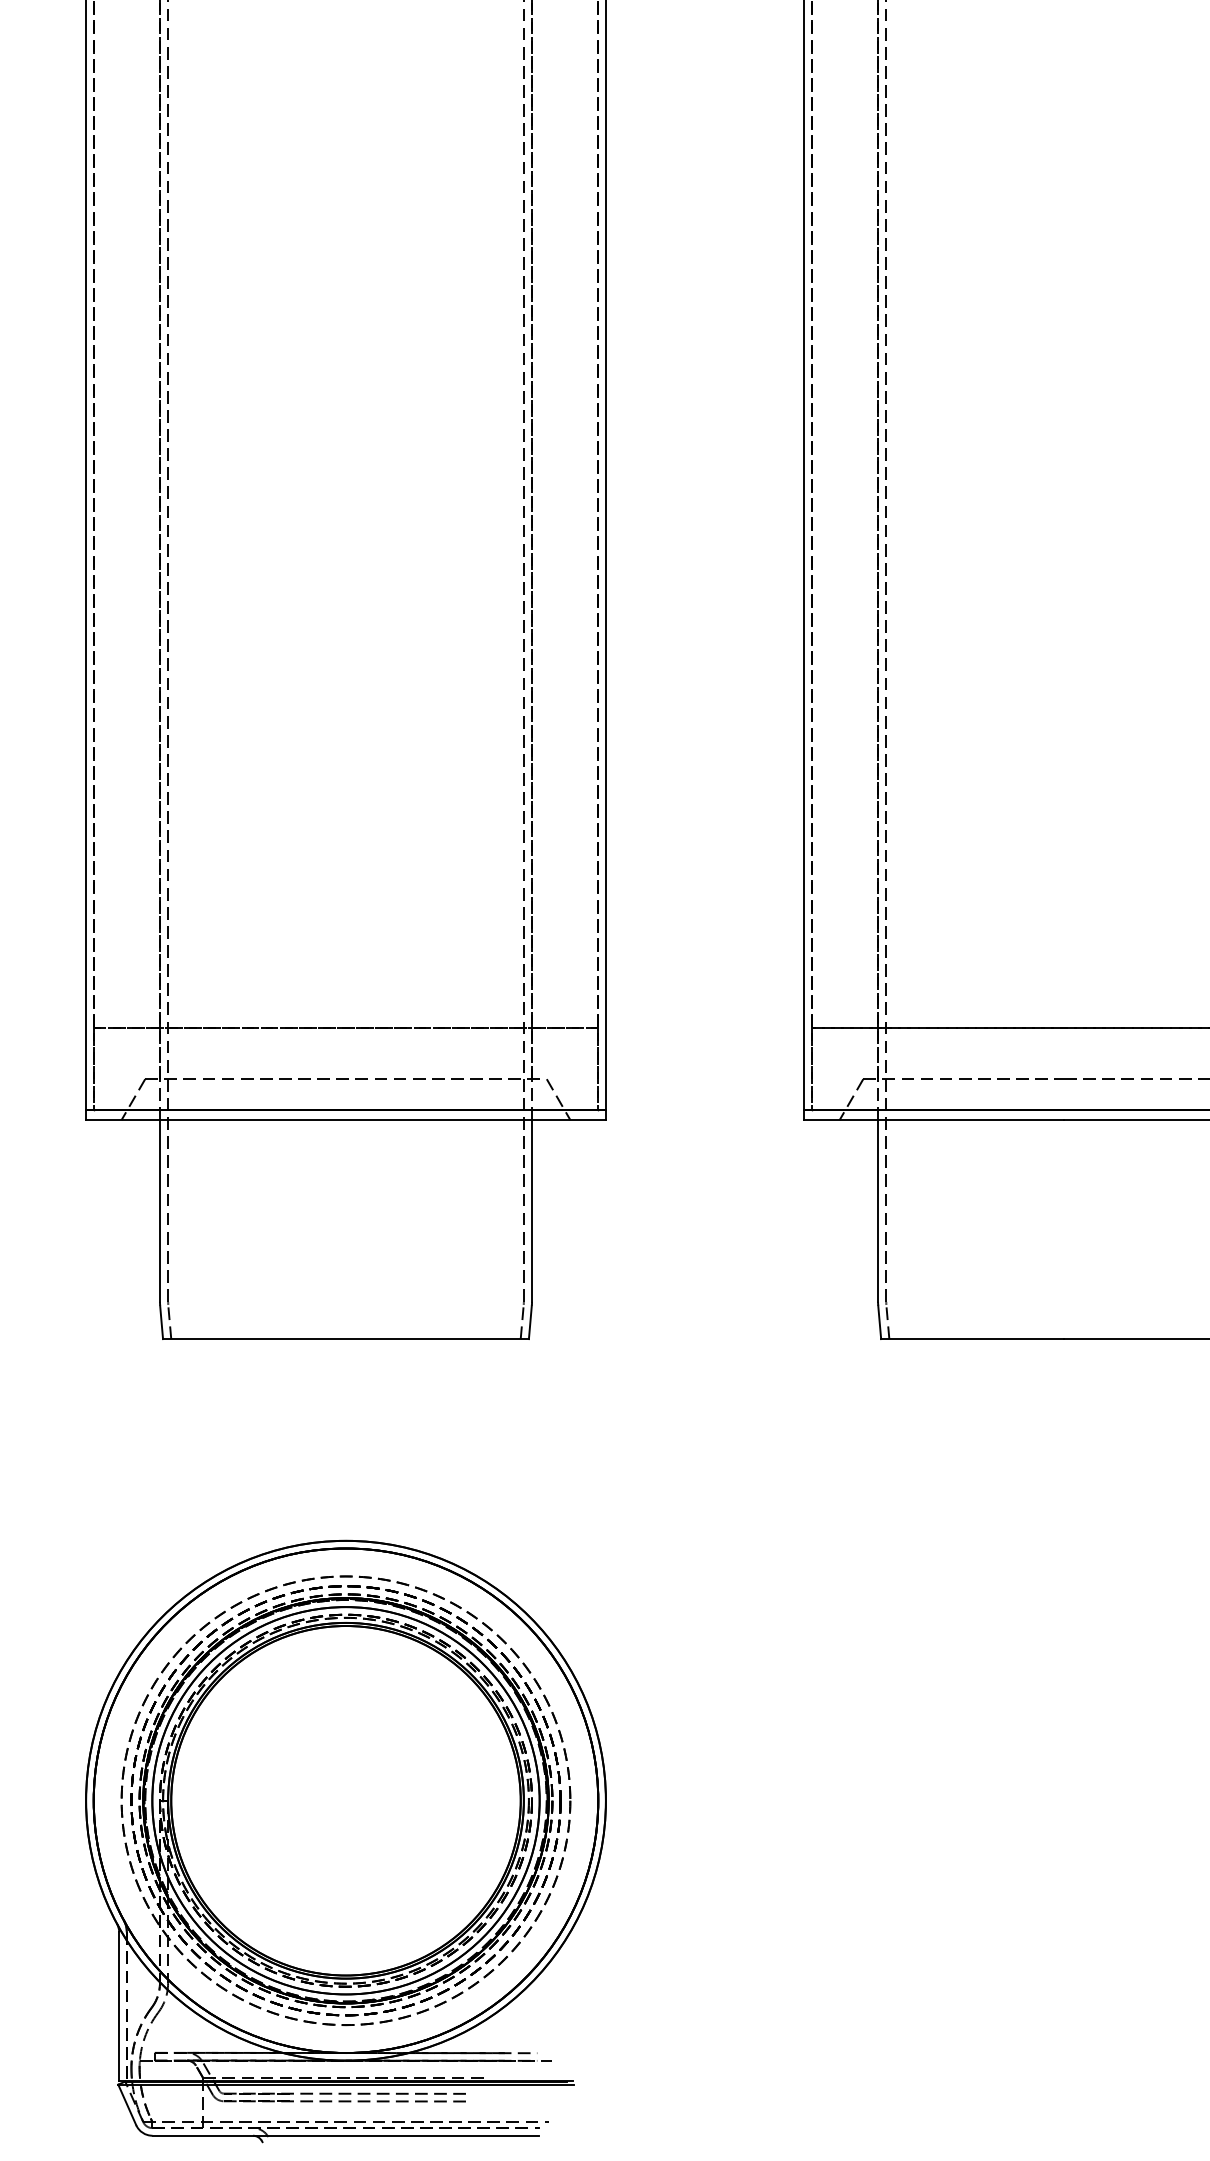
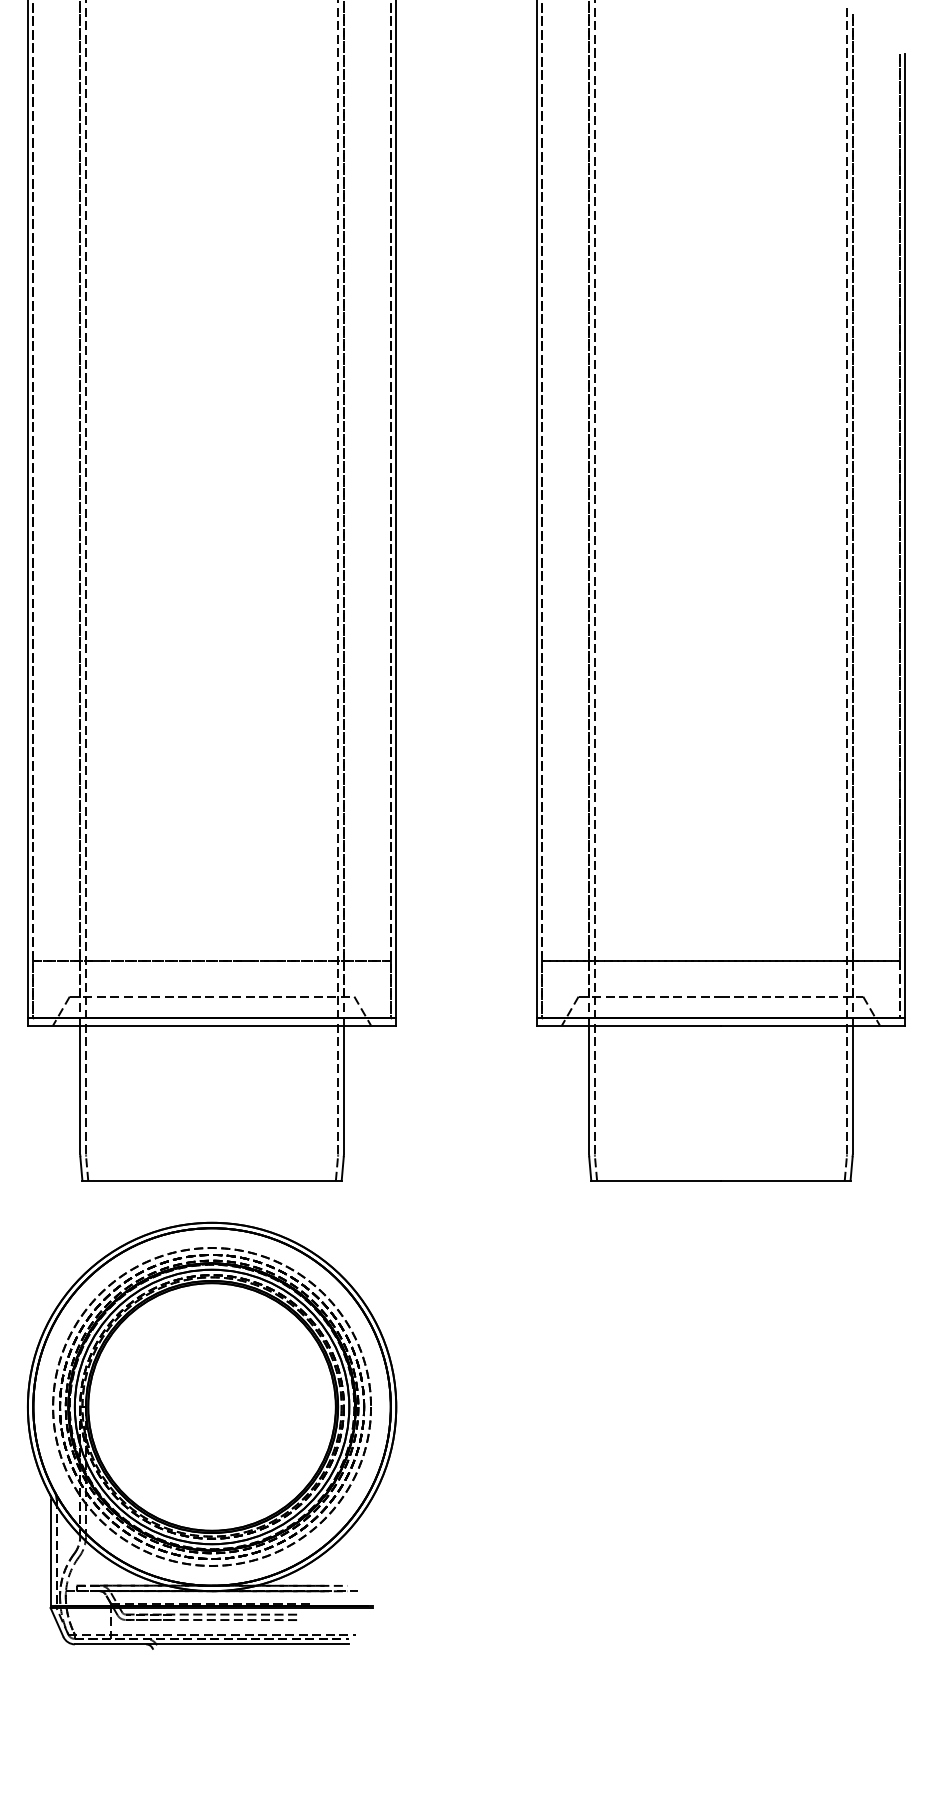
part: (346, 1840) -> (212, 1435), moved

